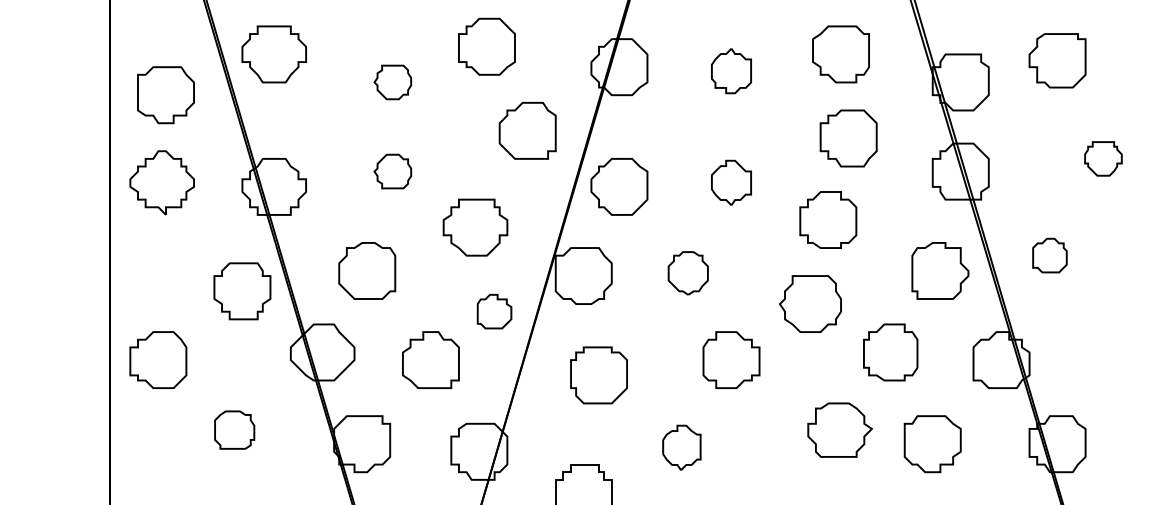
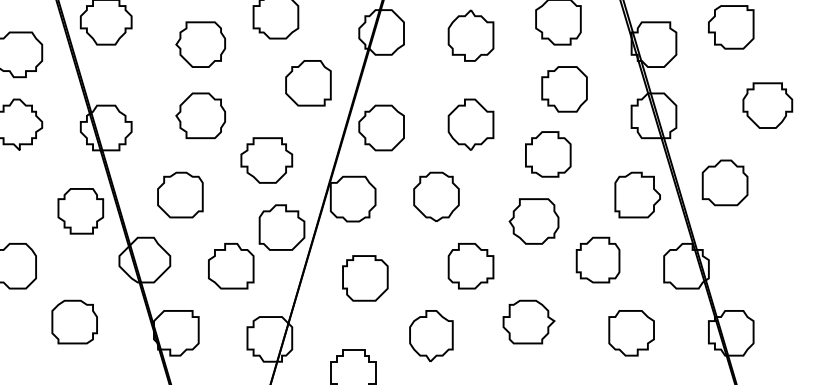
part: (731, 70) -> (471, 35), size x1.43
part: (392, 82) -> (200, 44), size x1.67
part: (1103, 158) -> (767, 105), size x1.67
part: (392, 171) -> (200, 115), size x1.67
part: (731, 182) -> (471, 124), size x1.43
part: (1049, 255) -> (724, 182), size x1.67
part: (688, 273) -> (436, 197), size x1.43
part: (494, 311) -> (281, 227), size x1.67
part: (234, 429) -> (74, 321), size x1.43
part: (840, 429) -> (529, 321), moved
part: (681, 447) -> (431, 335), size x1.43

